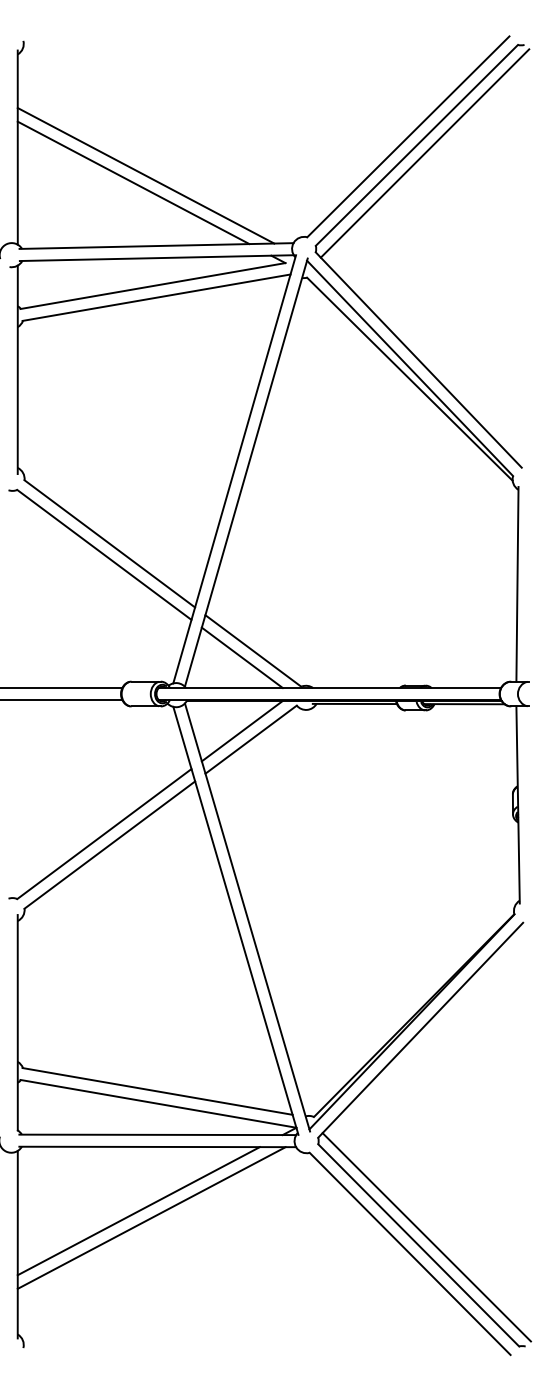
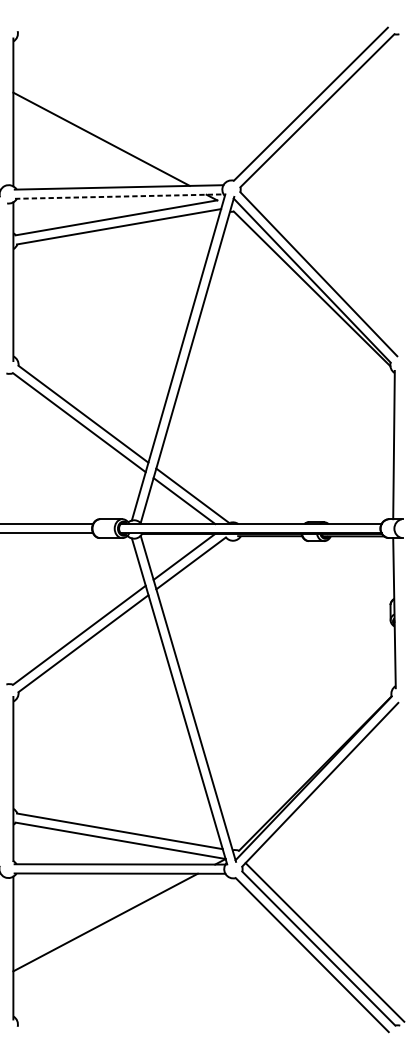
line: (424, 153) -> (323, 116), removed
line: (145, 175) -> (110, 133), removed
line: (157, 258) -> (119, 196), solid -> dashed
line: (151, 1217) -> (115, 927), removed

